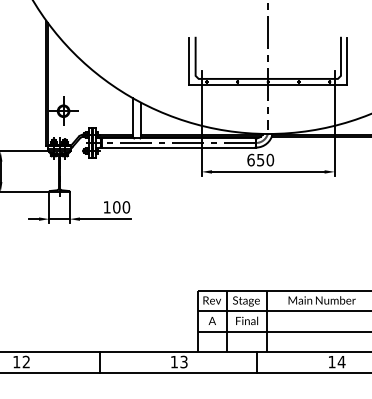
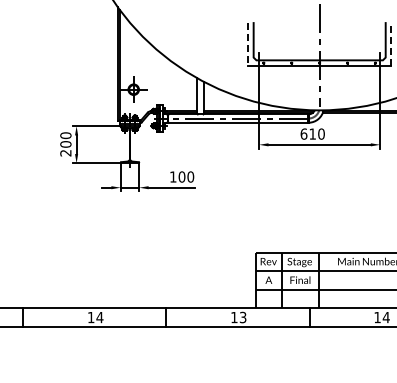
line: (347, 61) -> (391, 44), solid -> dashed
line: (189, 62) -> (248, 45), solid -> dashed
text: (260, 159) -> (312, 133), 650 -> 610
text: (25, 362) -> (99, 317), 12 -> 14

